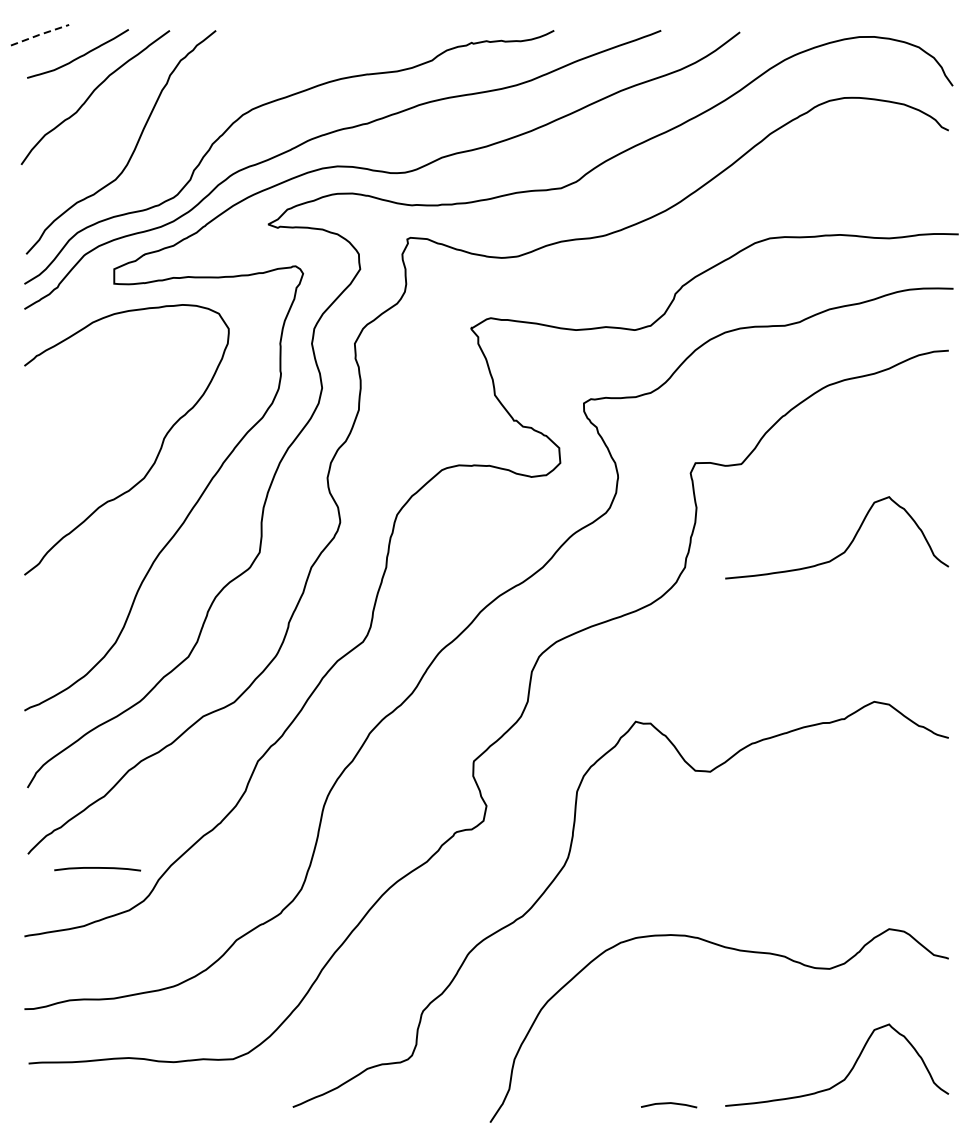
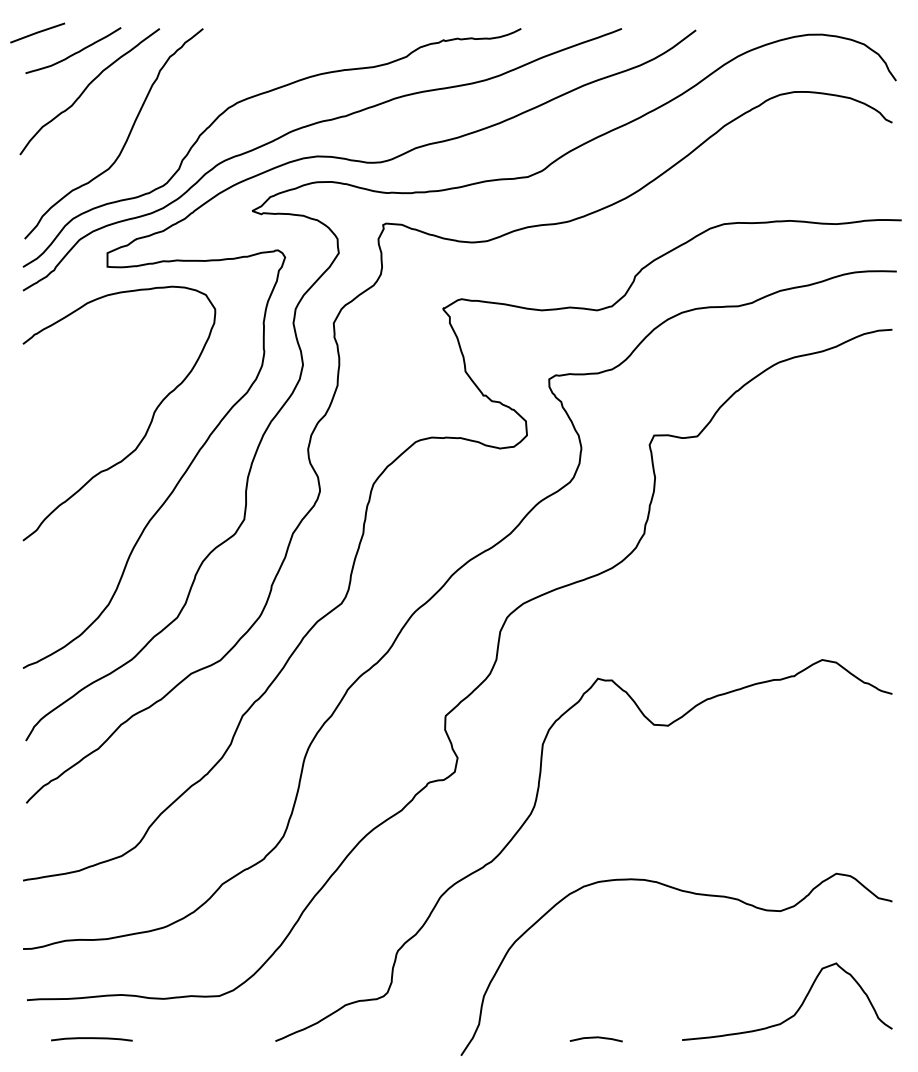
line: (39, 34) -> (37, 32), dashed -> solid
curve: (848, 543) -> (798, 511), removed
curve: (97, 868) -> (91, 1038), moved
line: (668, 1104) -> (595, 1038), moved

